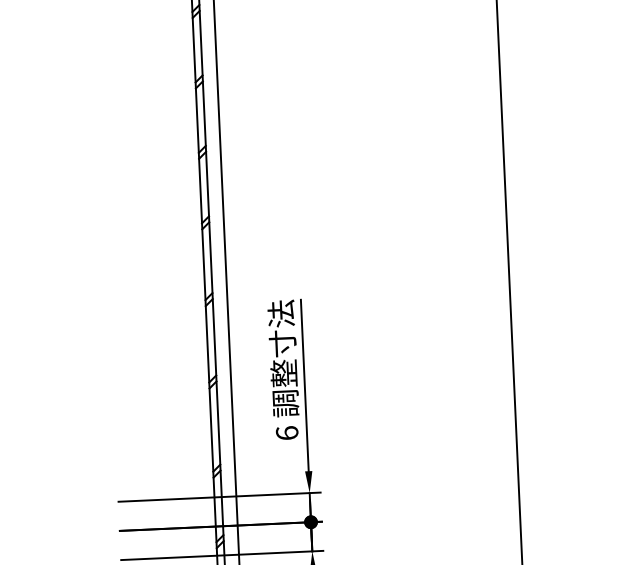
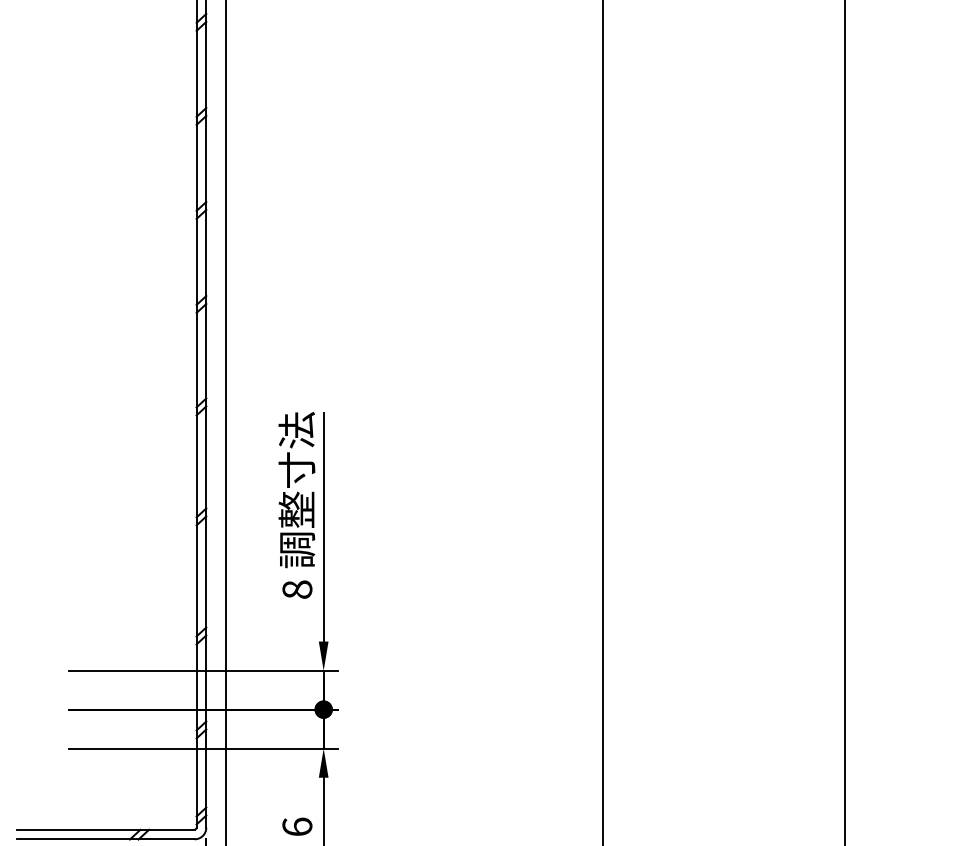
text: (287, 433) -> (297, 589), 6 -> 8

